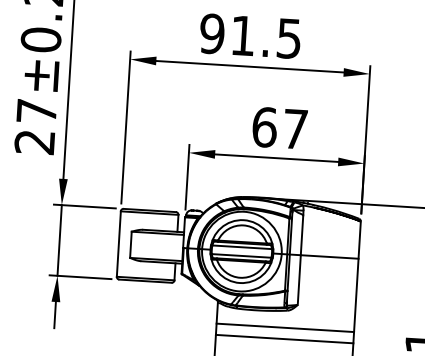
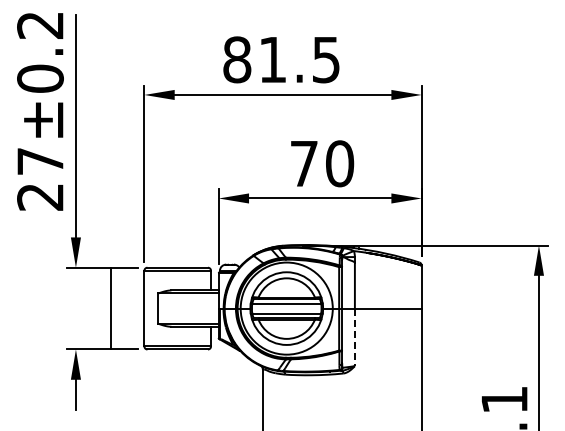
text: (212, 33) -> (237, 59), 91.5 -> 81.5
text: (280, 128) -> (322, 163), 67 -> 70
line: (59, 240) -> (110, 308), moved
line: (298, 280) -> (354, 337), solid -> dashed
line: (284, 327) -> (341, 393), removed
line: (284, 339) -> (341, 406), removed

